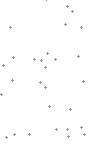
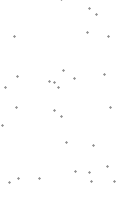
part: (39, 63) -> (52, 84), size x0.6
part: (82, 130) -> (110, 173), size x1.6

